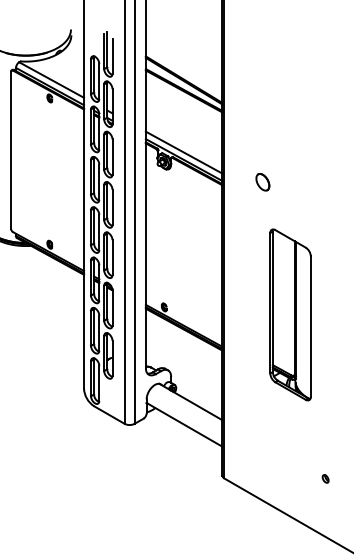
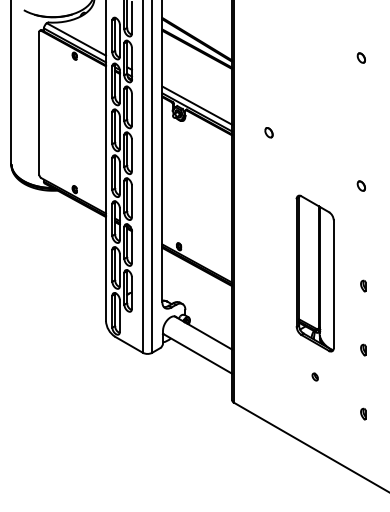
part: (262, 182) -> (268, 132), size x0.62
part: (289, 314) -> (314, 273), moved
part: (324, 478) -> (314, 376), moved

